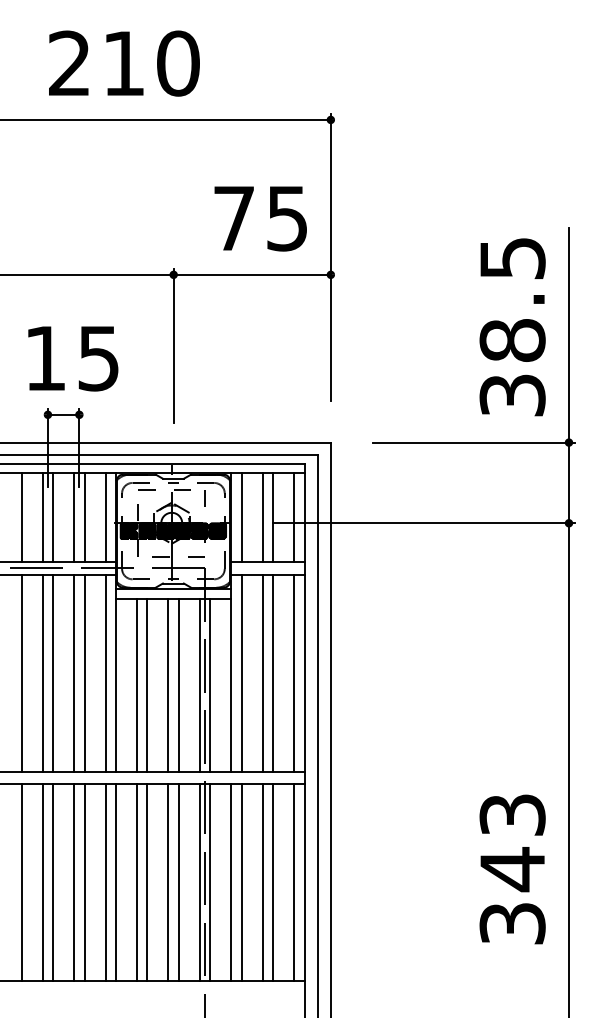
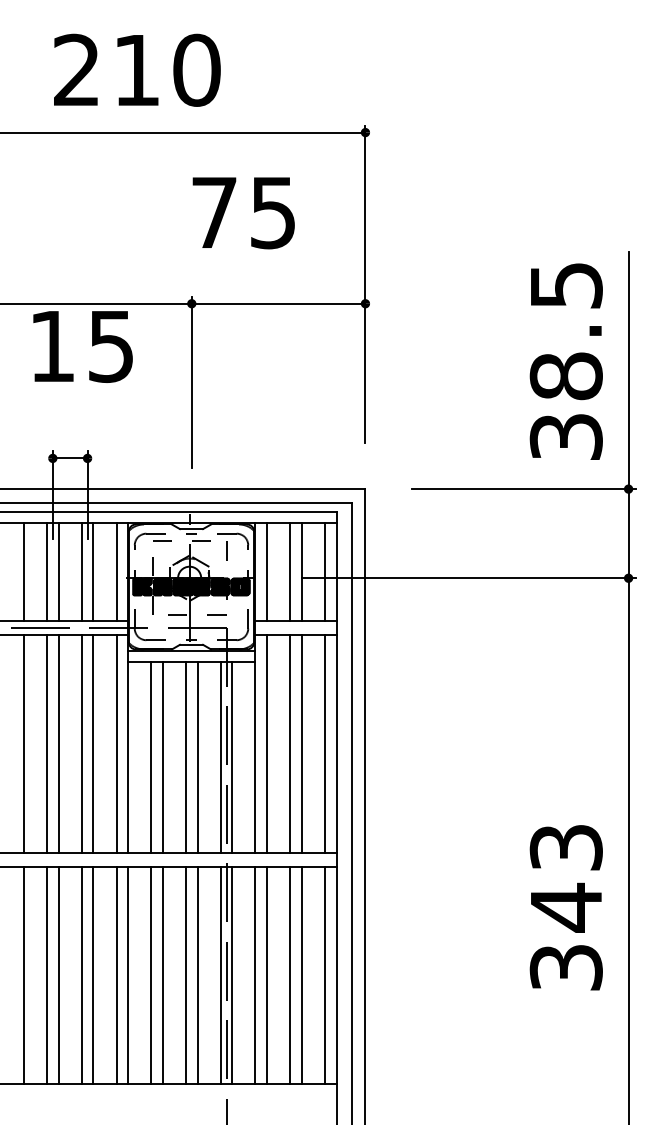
text: (260, 218) -> (243, 212), moved
text: (73, 358) -> (83, 346), moved
text: (512, 869) -> (566, 907), moved

